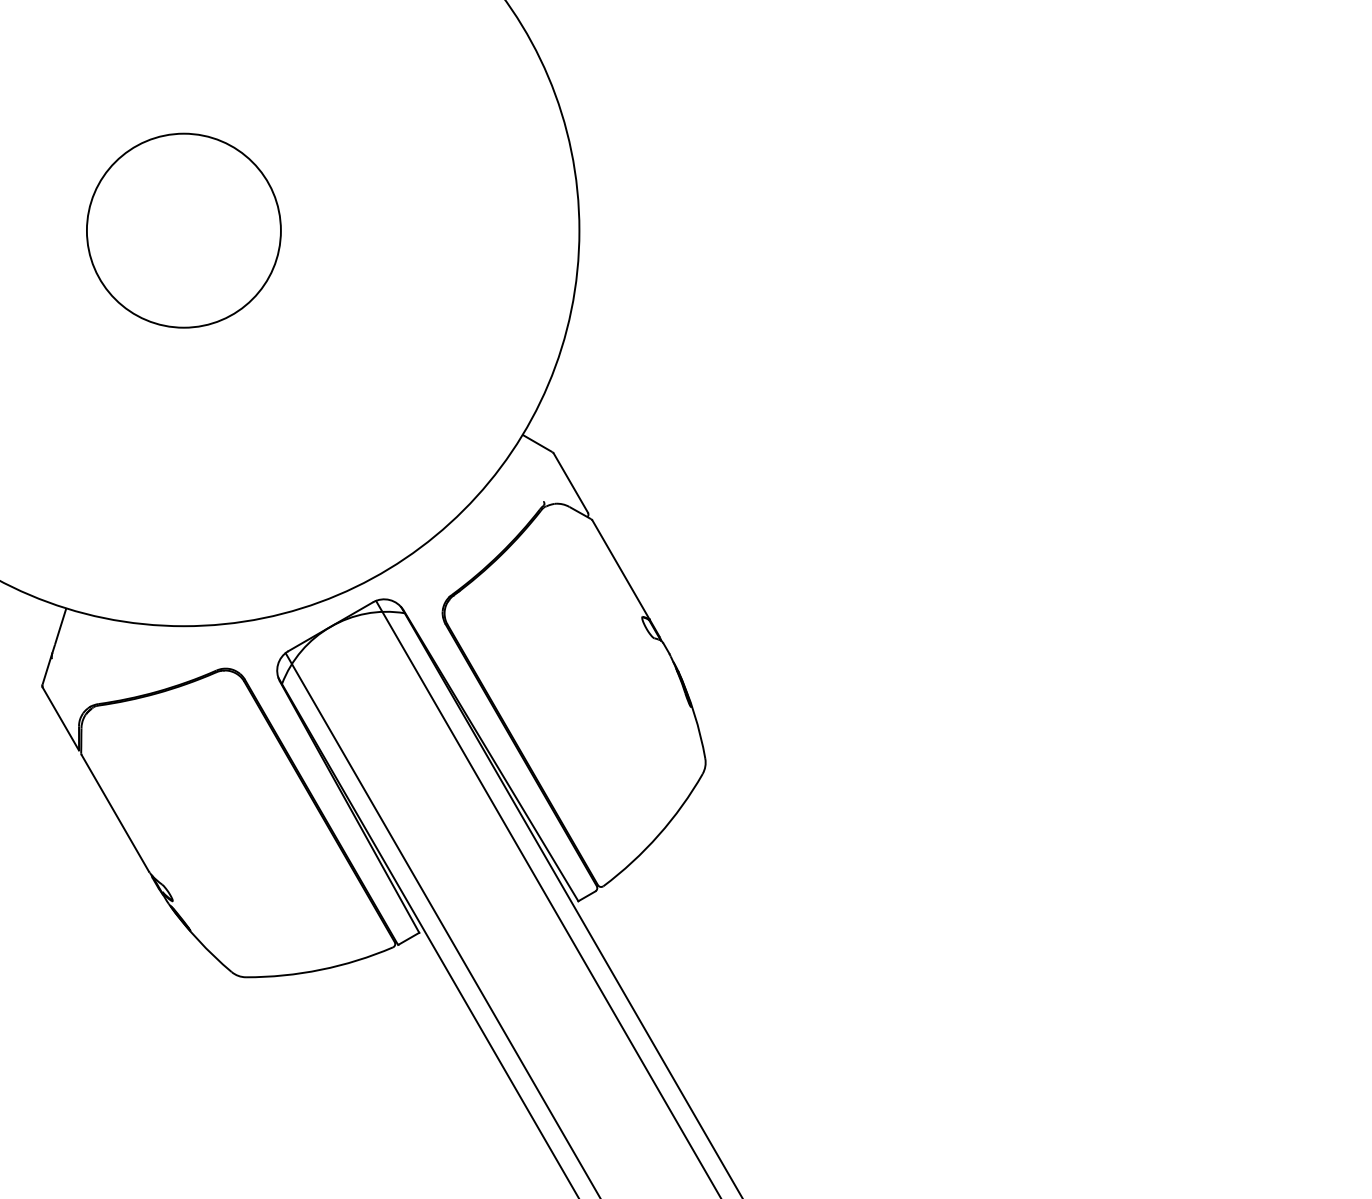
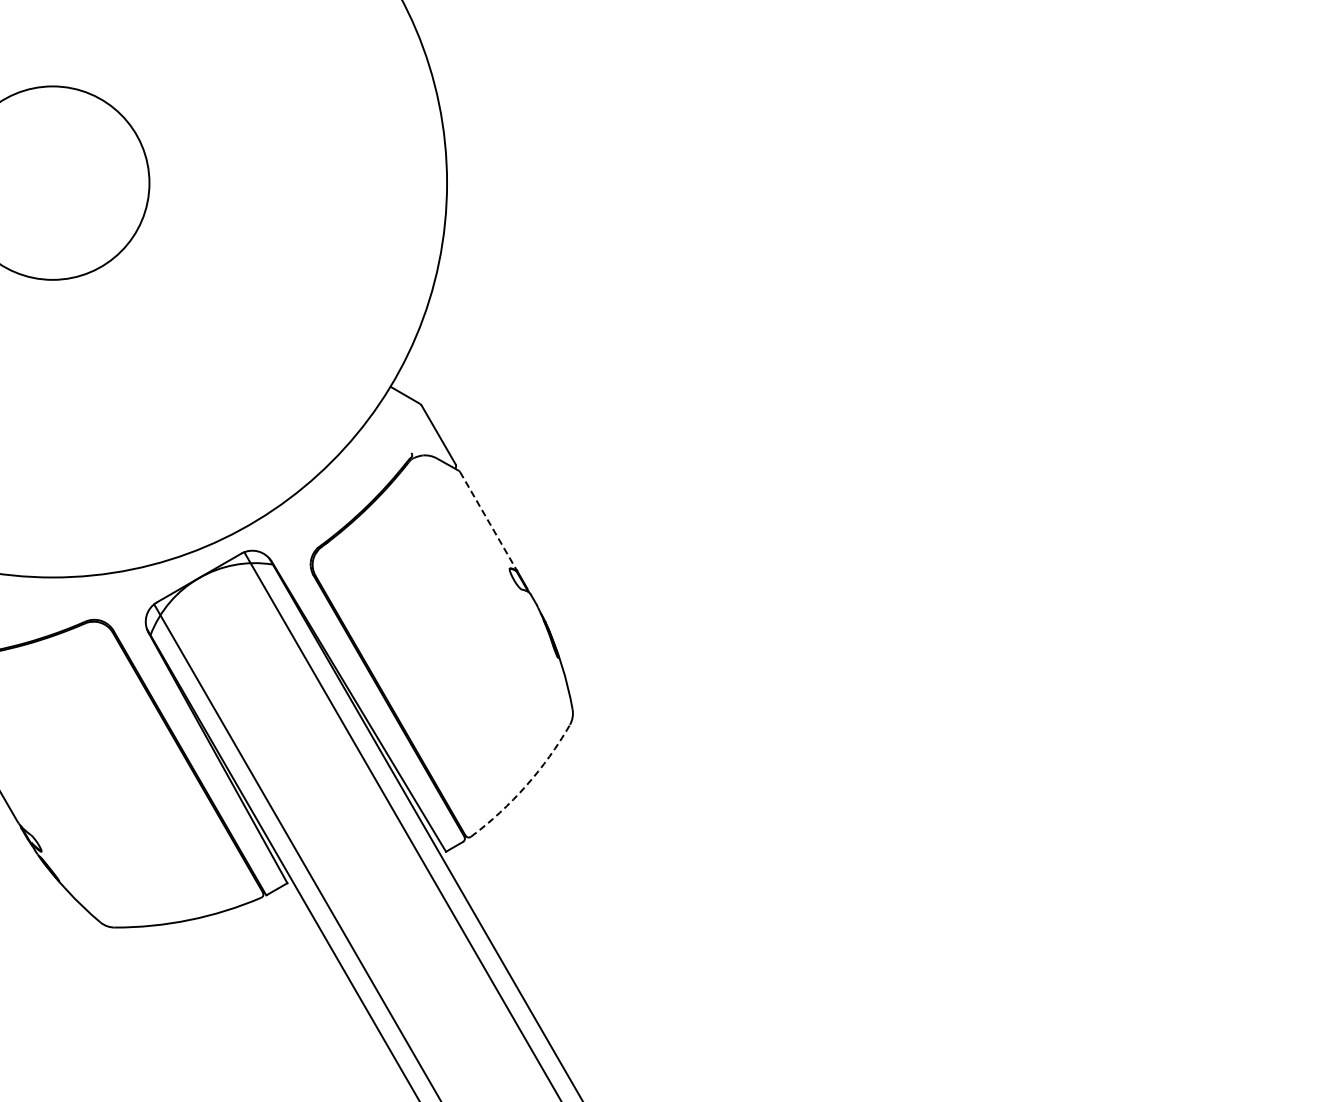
line: (621, 570) -> (489, 521), solid -> dashed
arc: (658, 835) -> (525, 786), solid -> dashed

